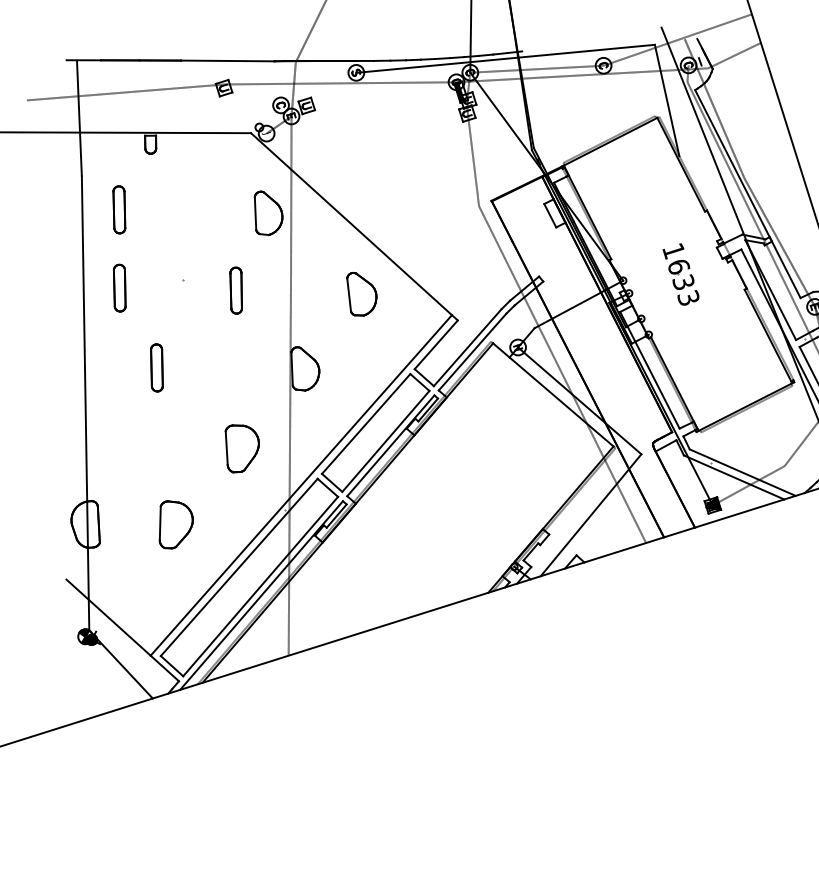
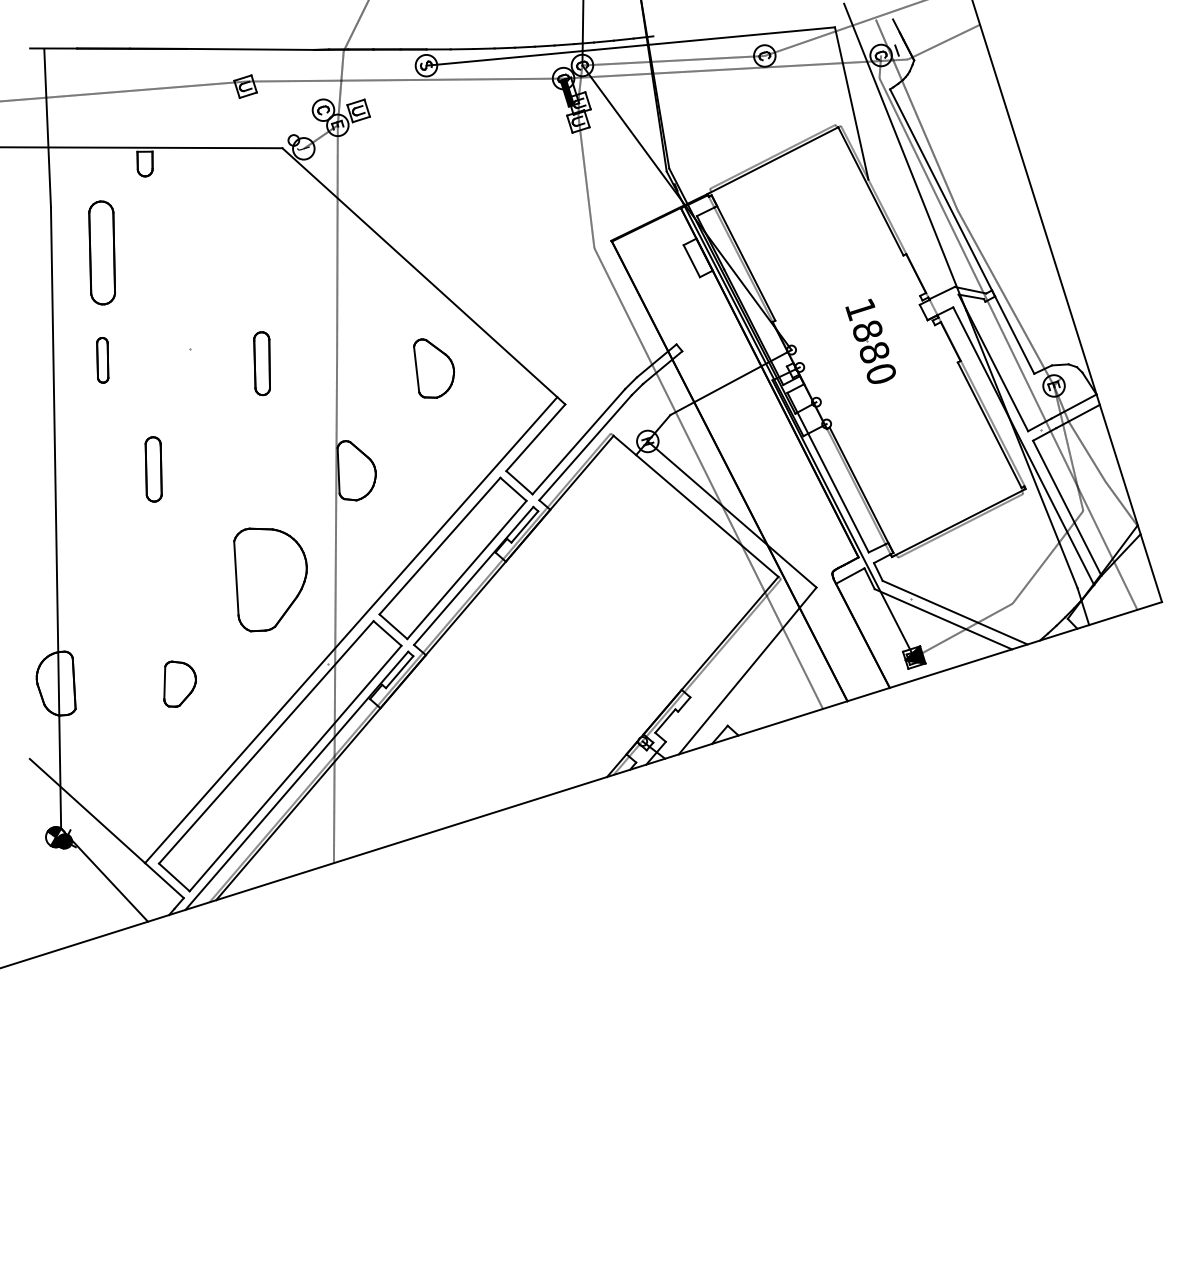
part: (119, 210) -> (102, 253), size x1.6
part: (268, 213) -> (306, 257), removed
text: (683, 282) -> (874, 352), 1633 -> 1880
part: (119, 288) -> (102, 360), size x0.7
part: (242, 449) -> (270, 580), size x1.6
part: (175, 525) -> (179, 684), size x0.7

